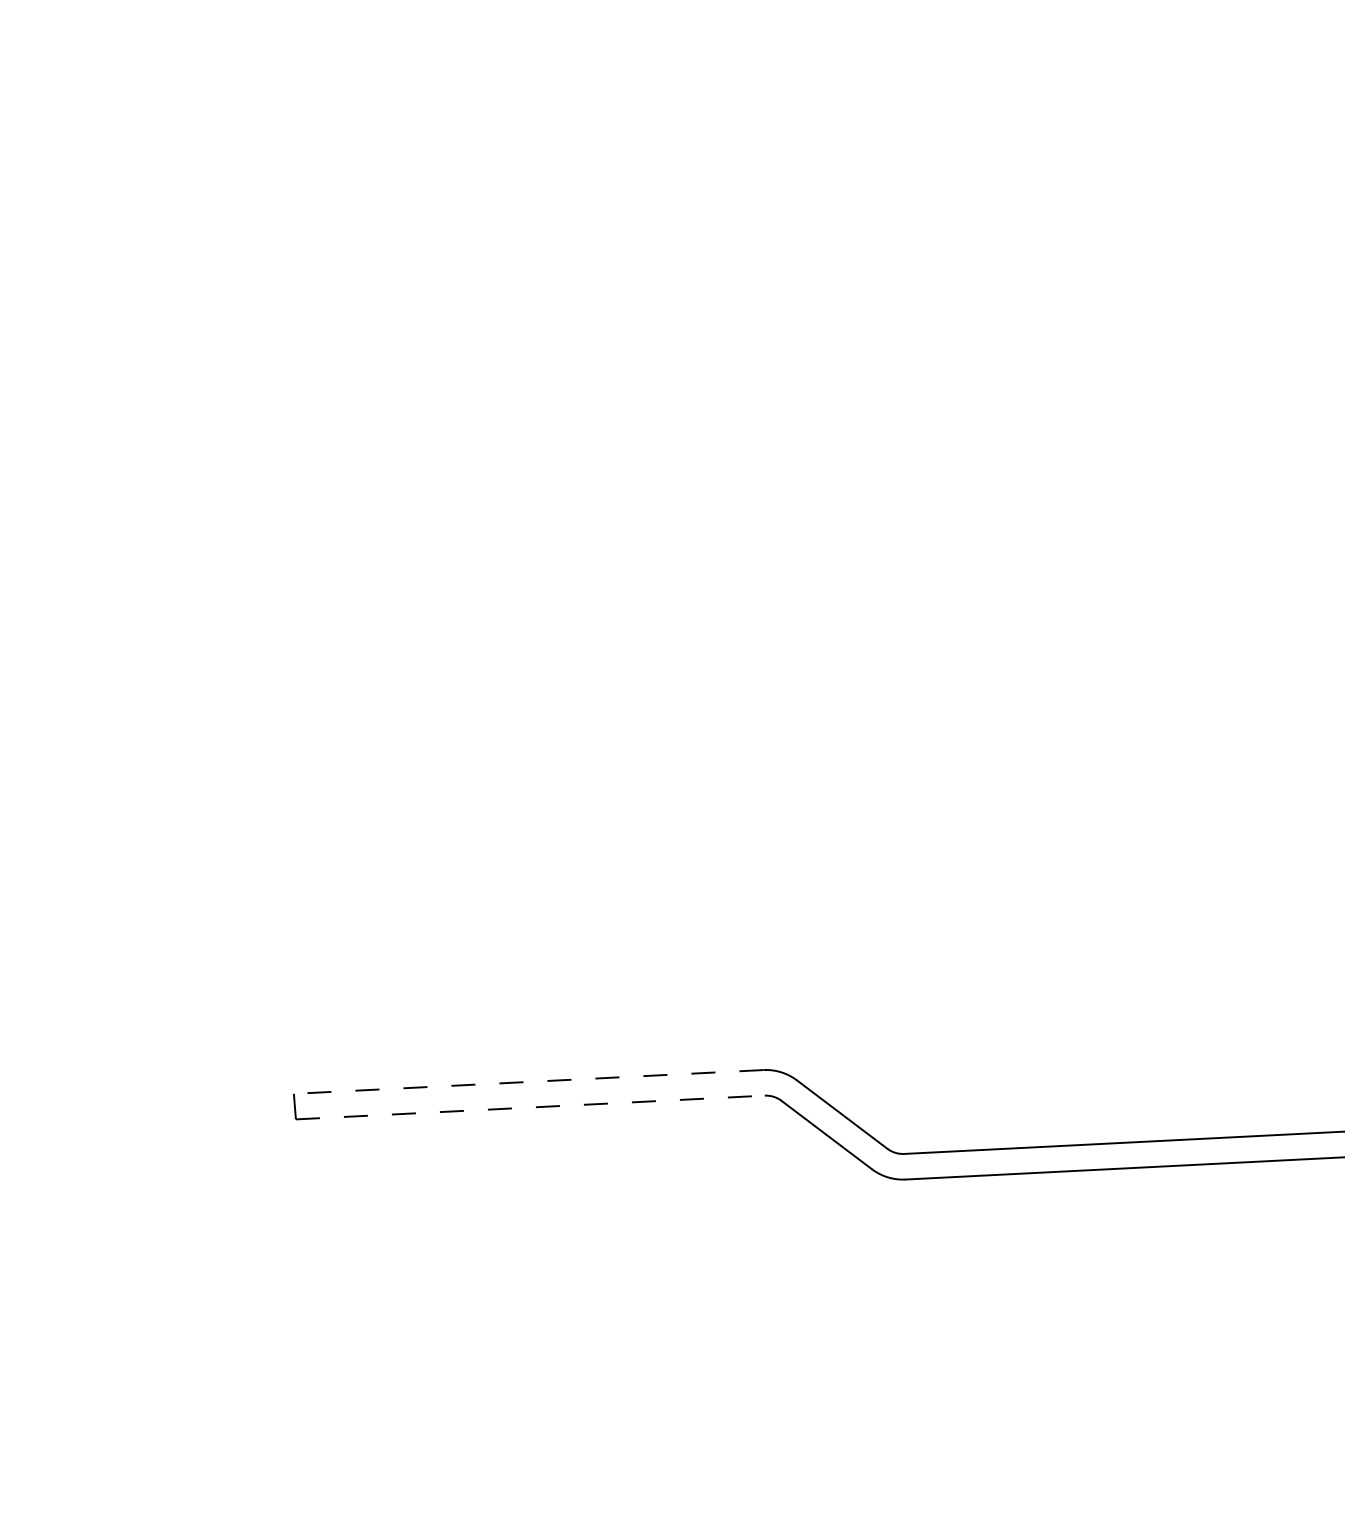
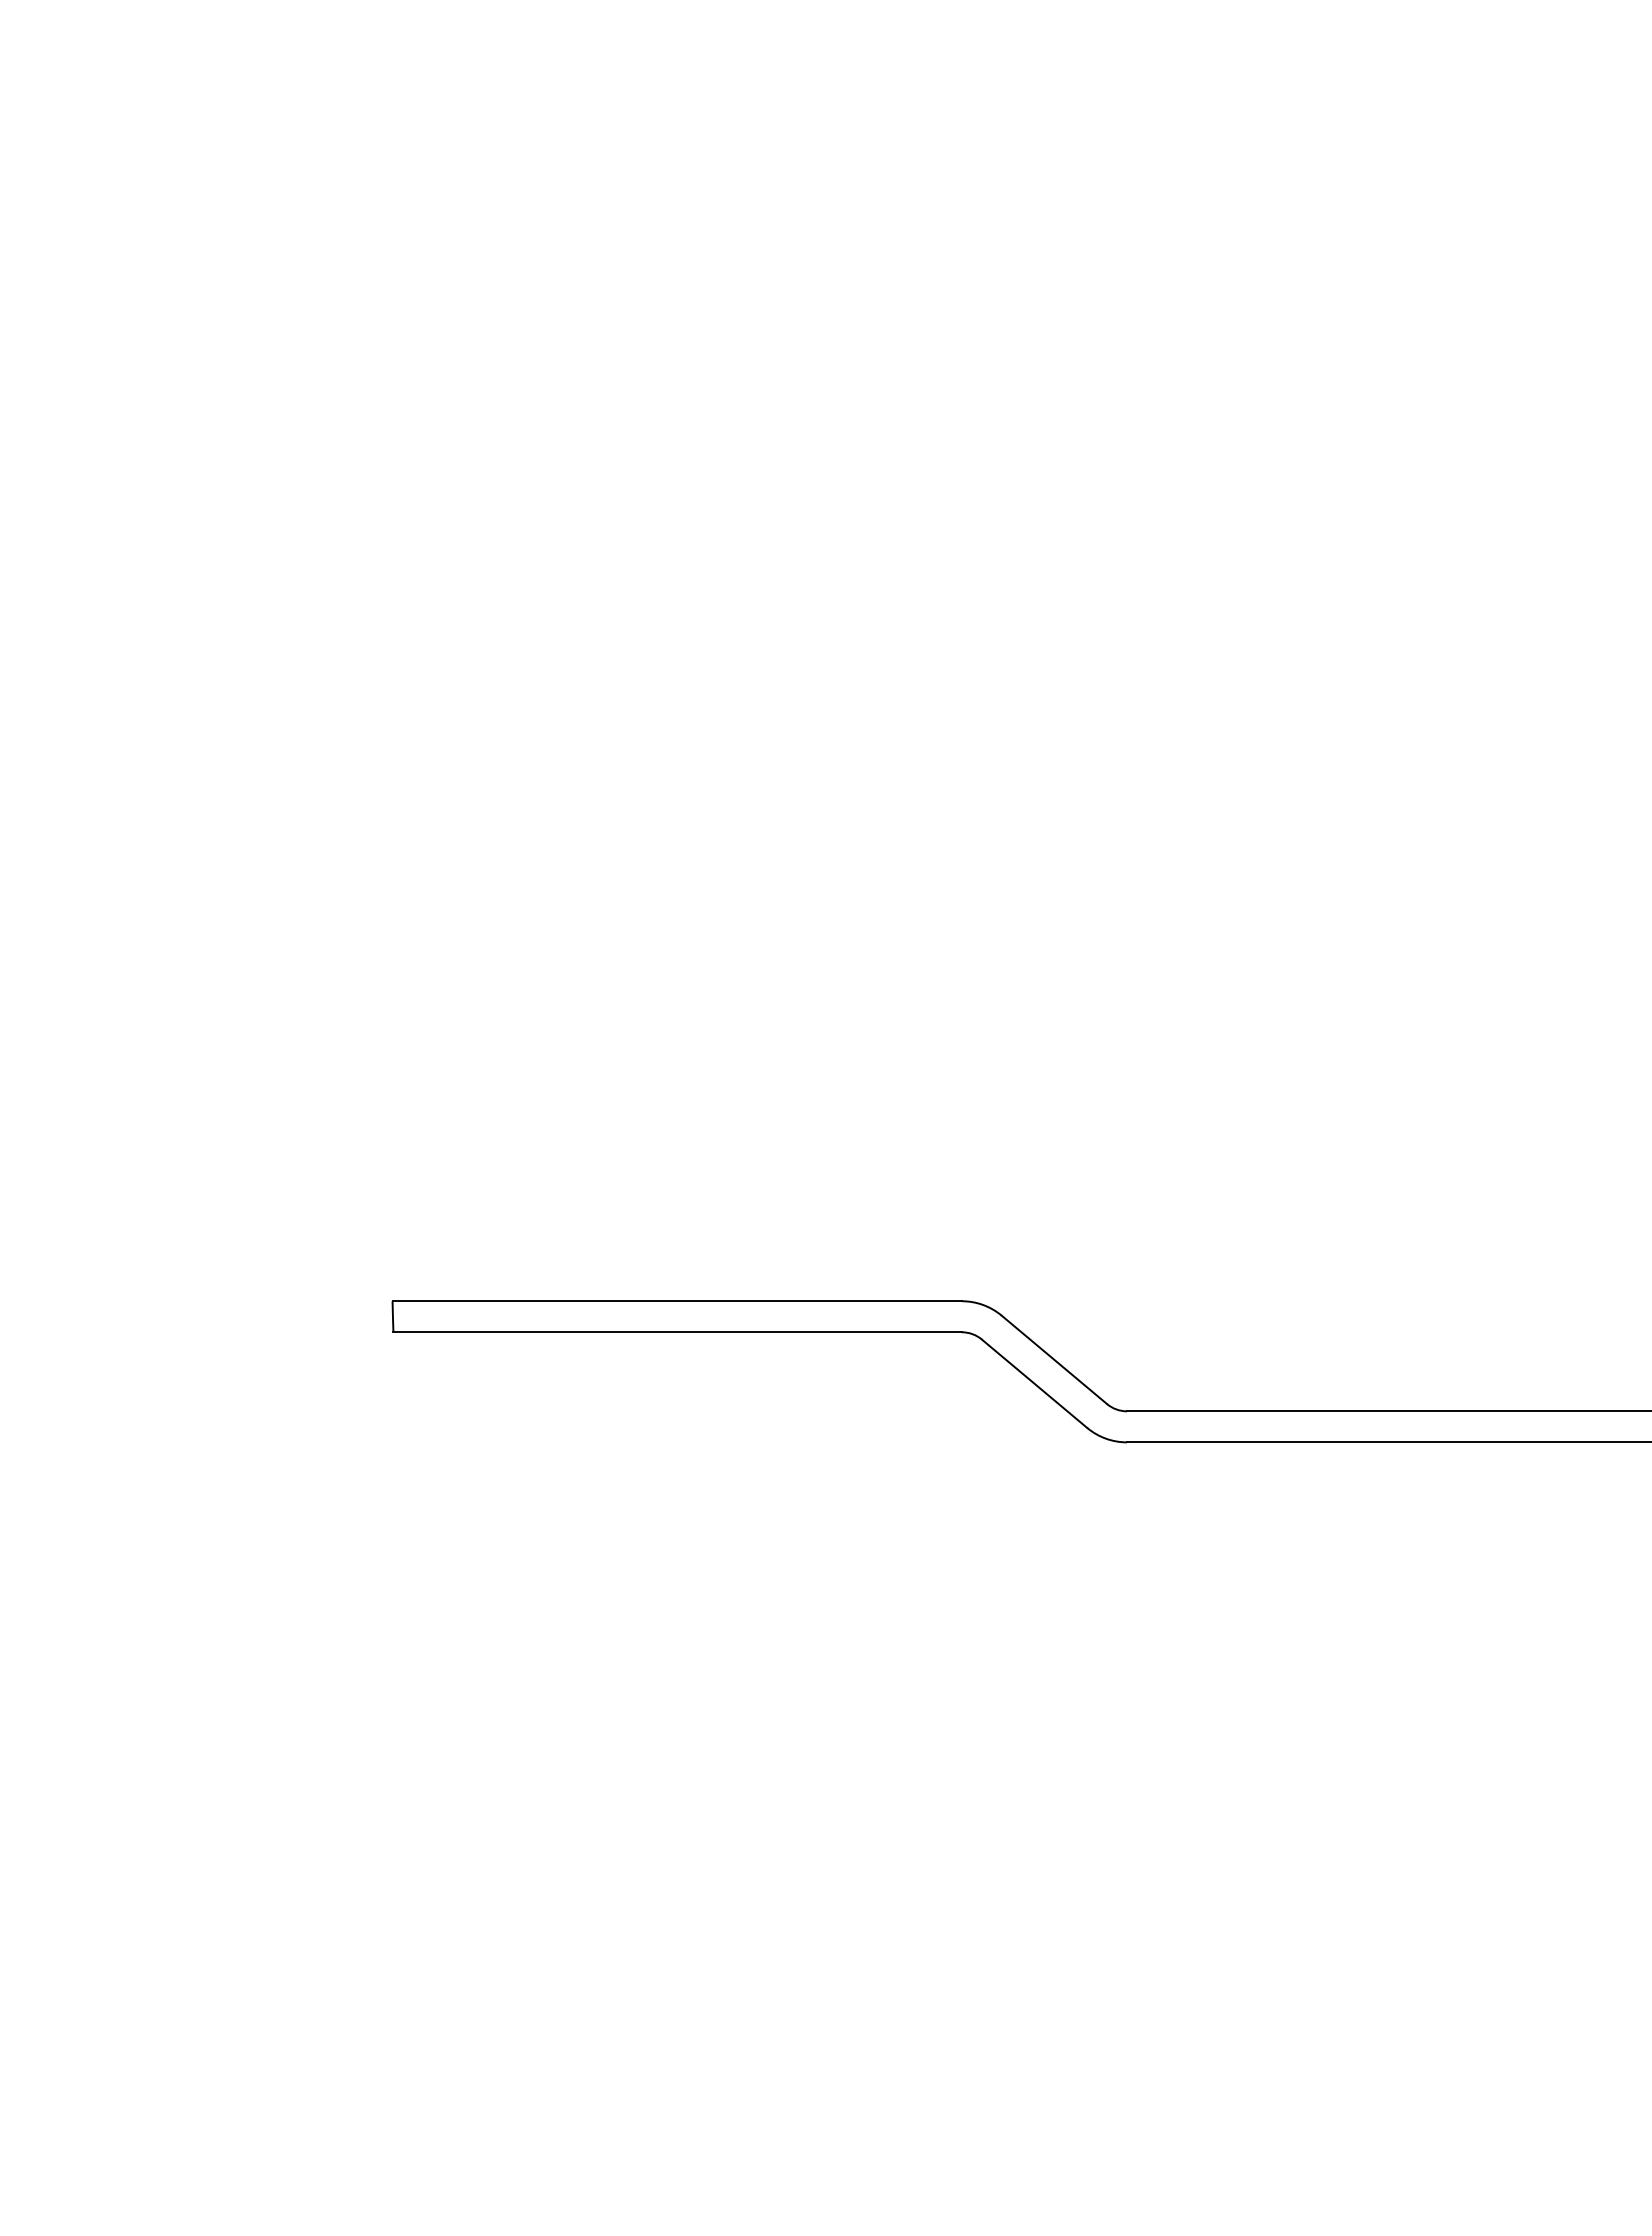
line: (528, 1082) -> (677, 1301), dashed -> solid
line: (531, 1107) -> (678, 1332), dashed -> solid

